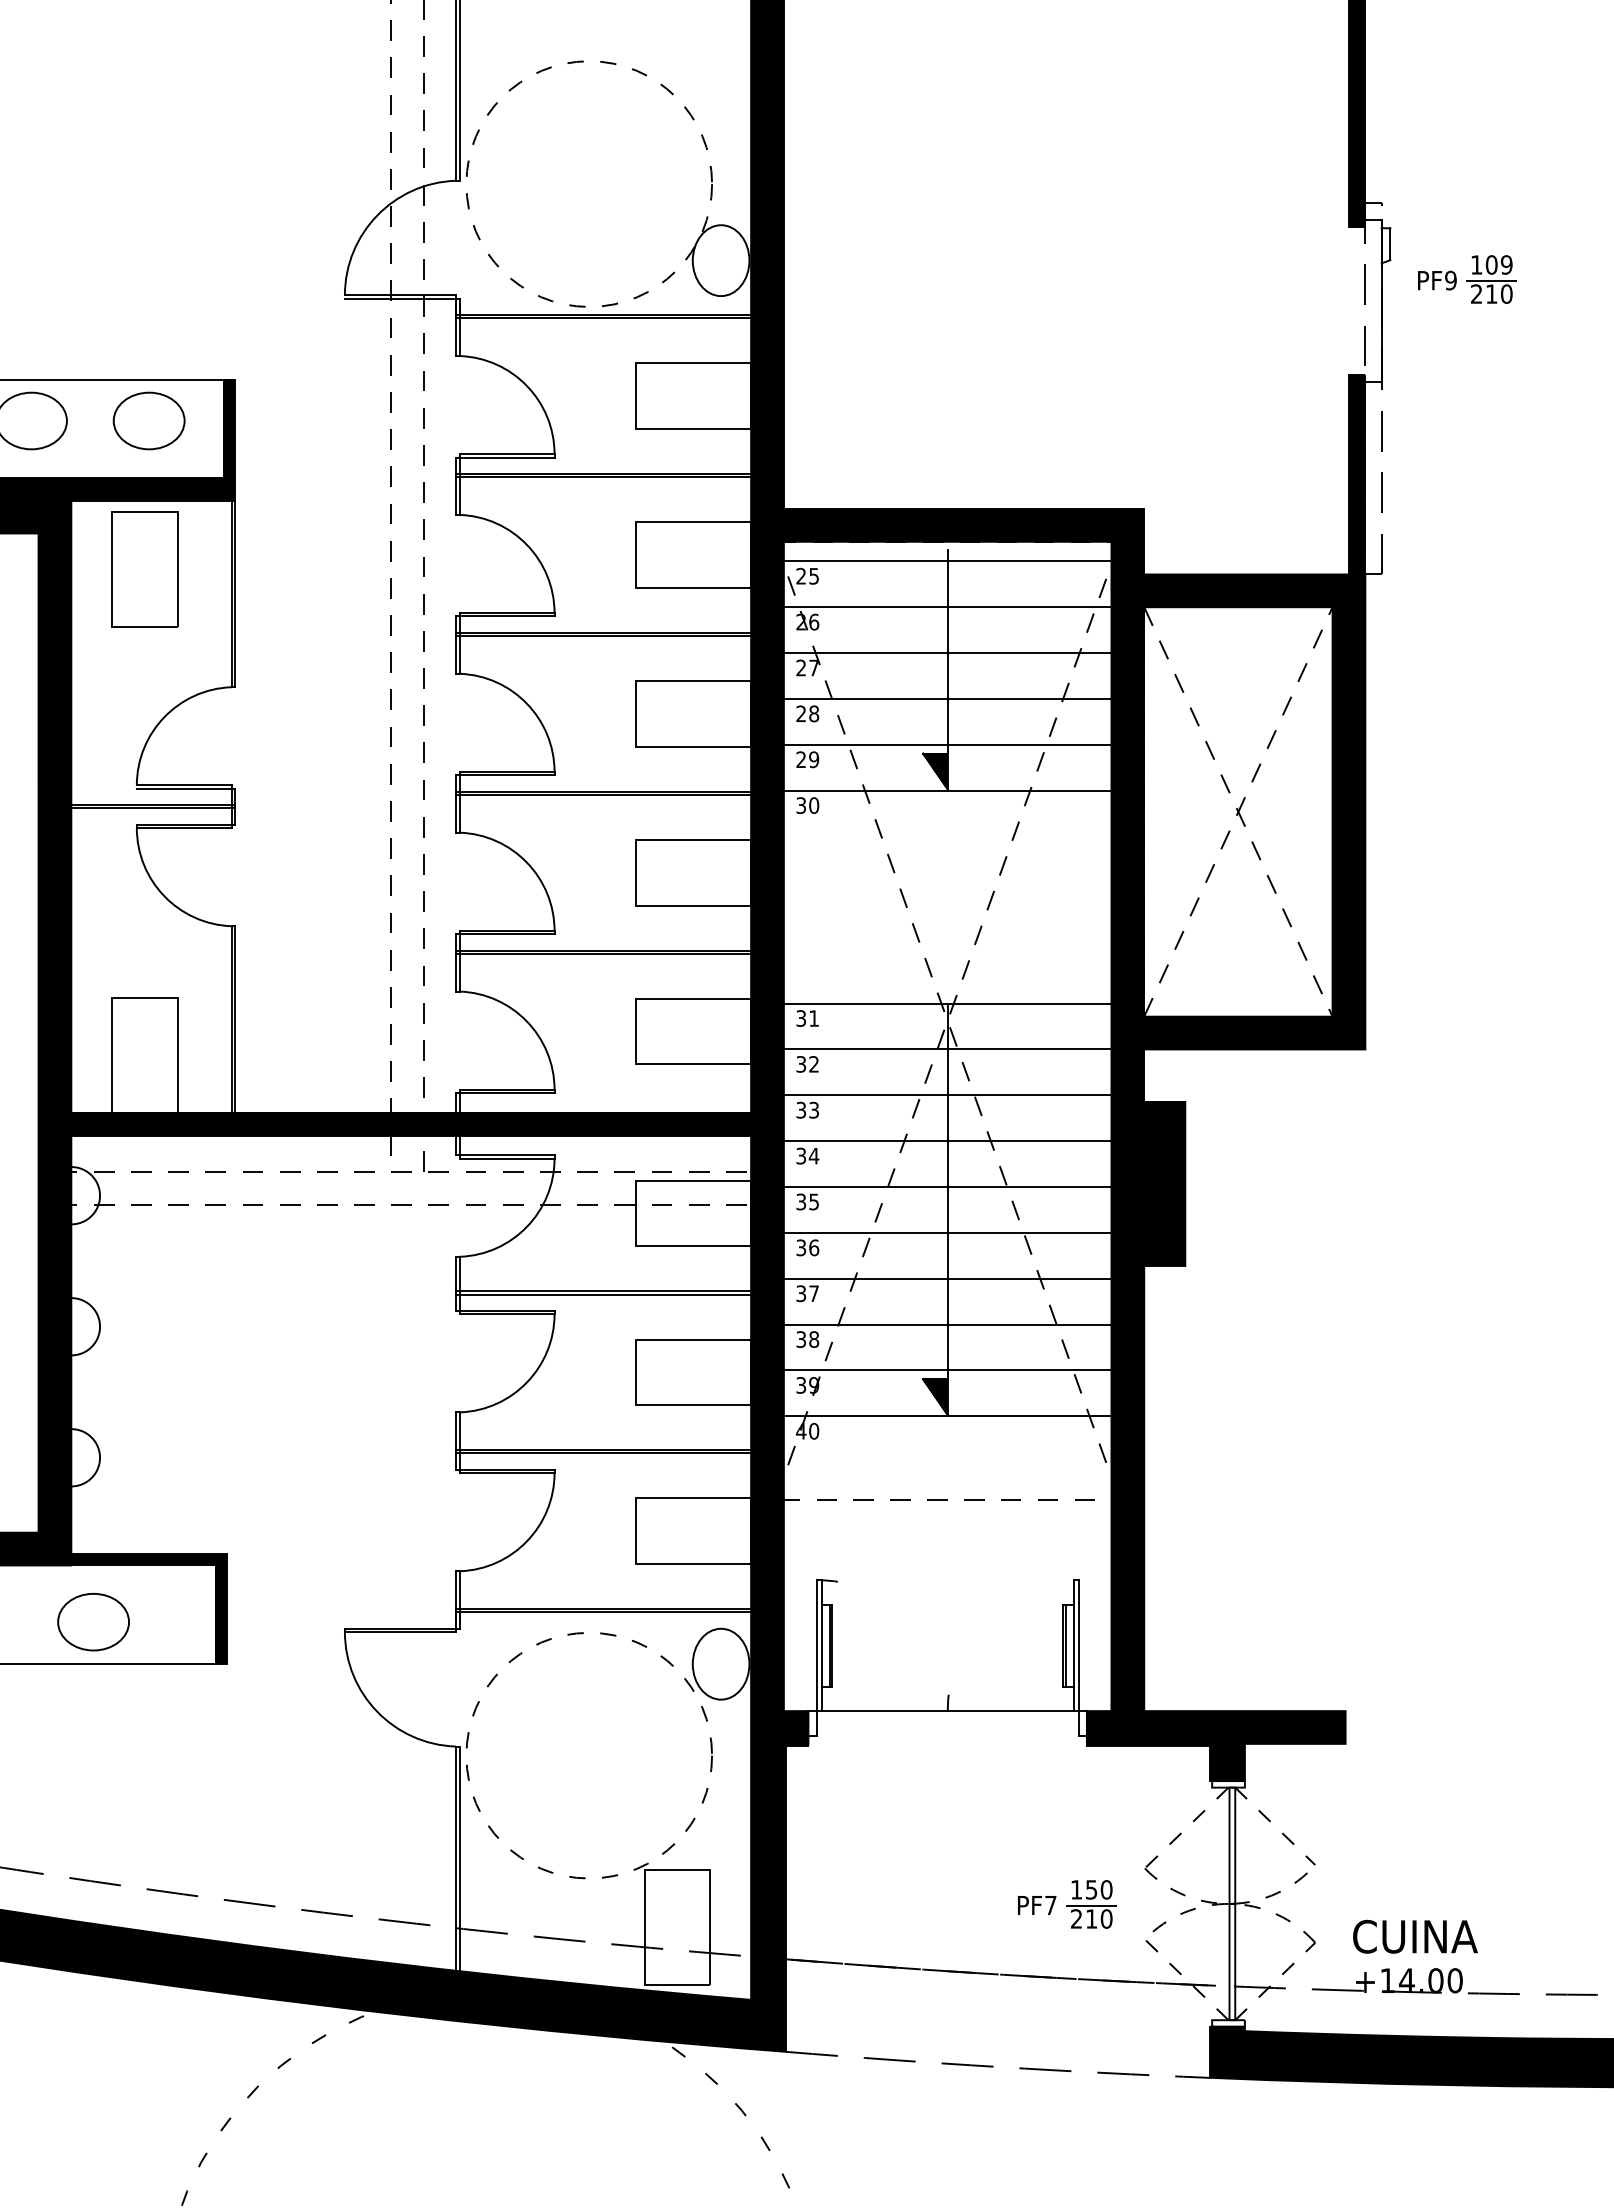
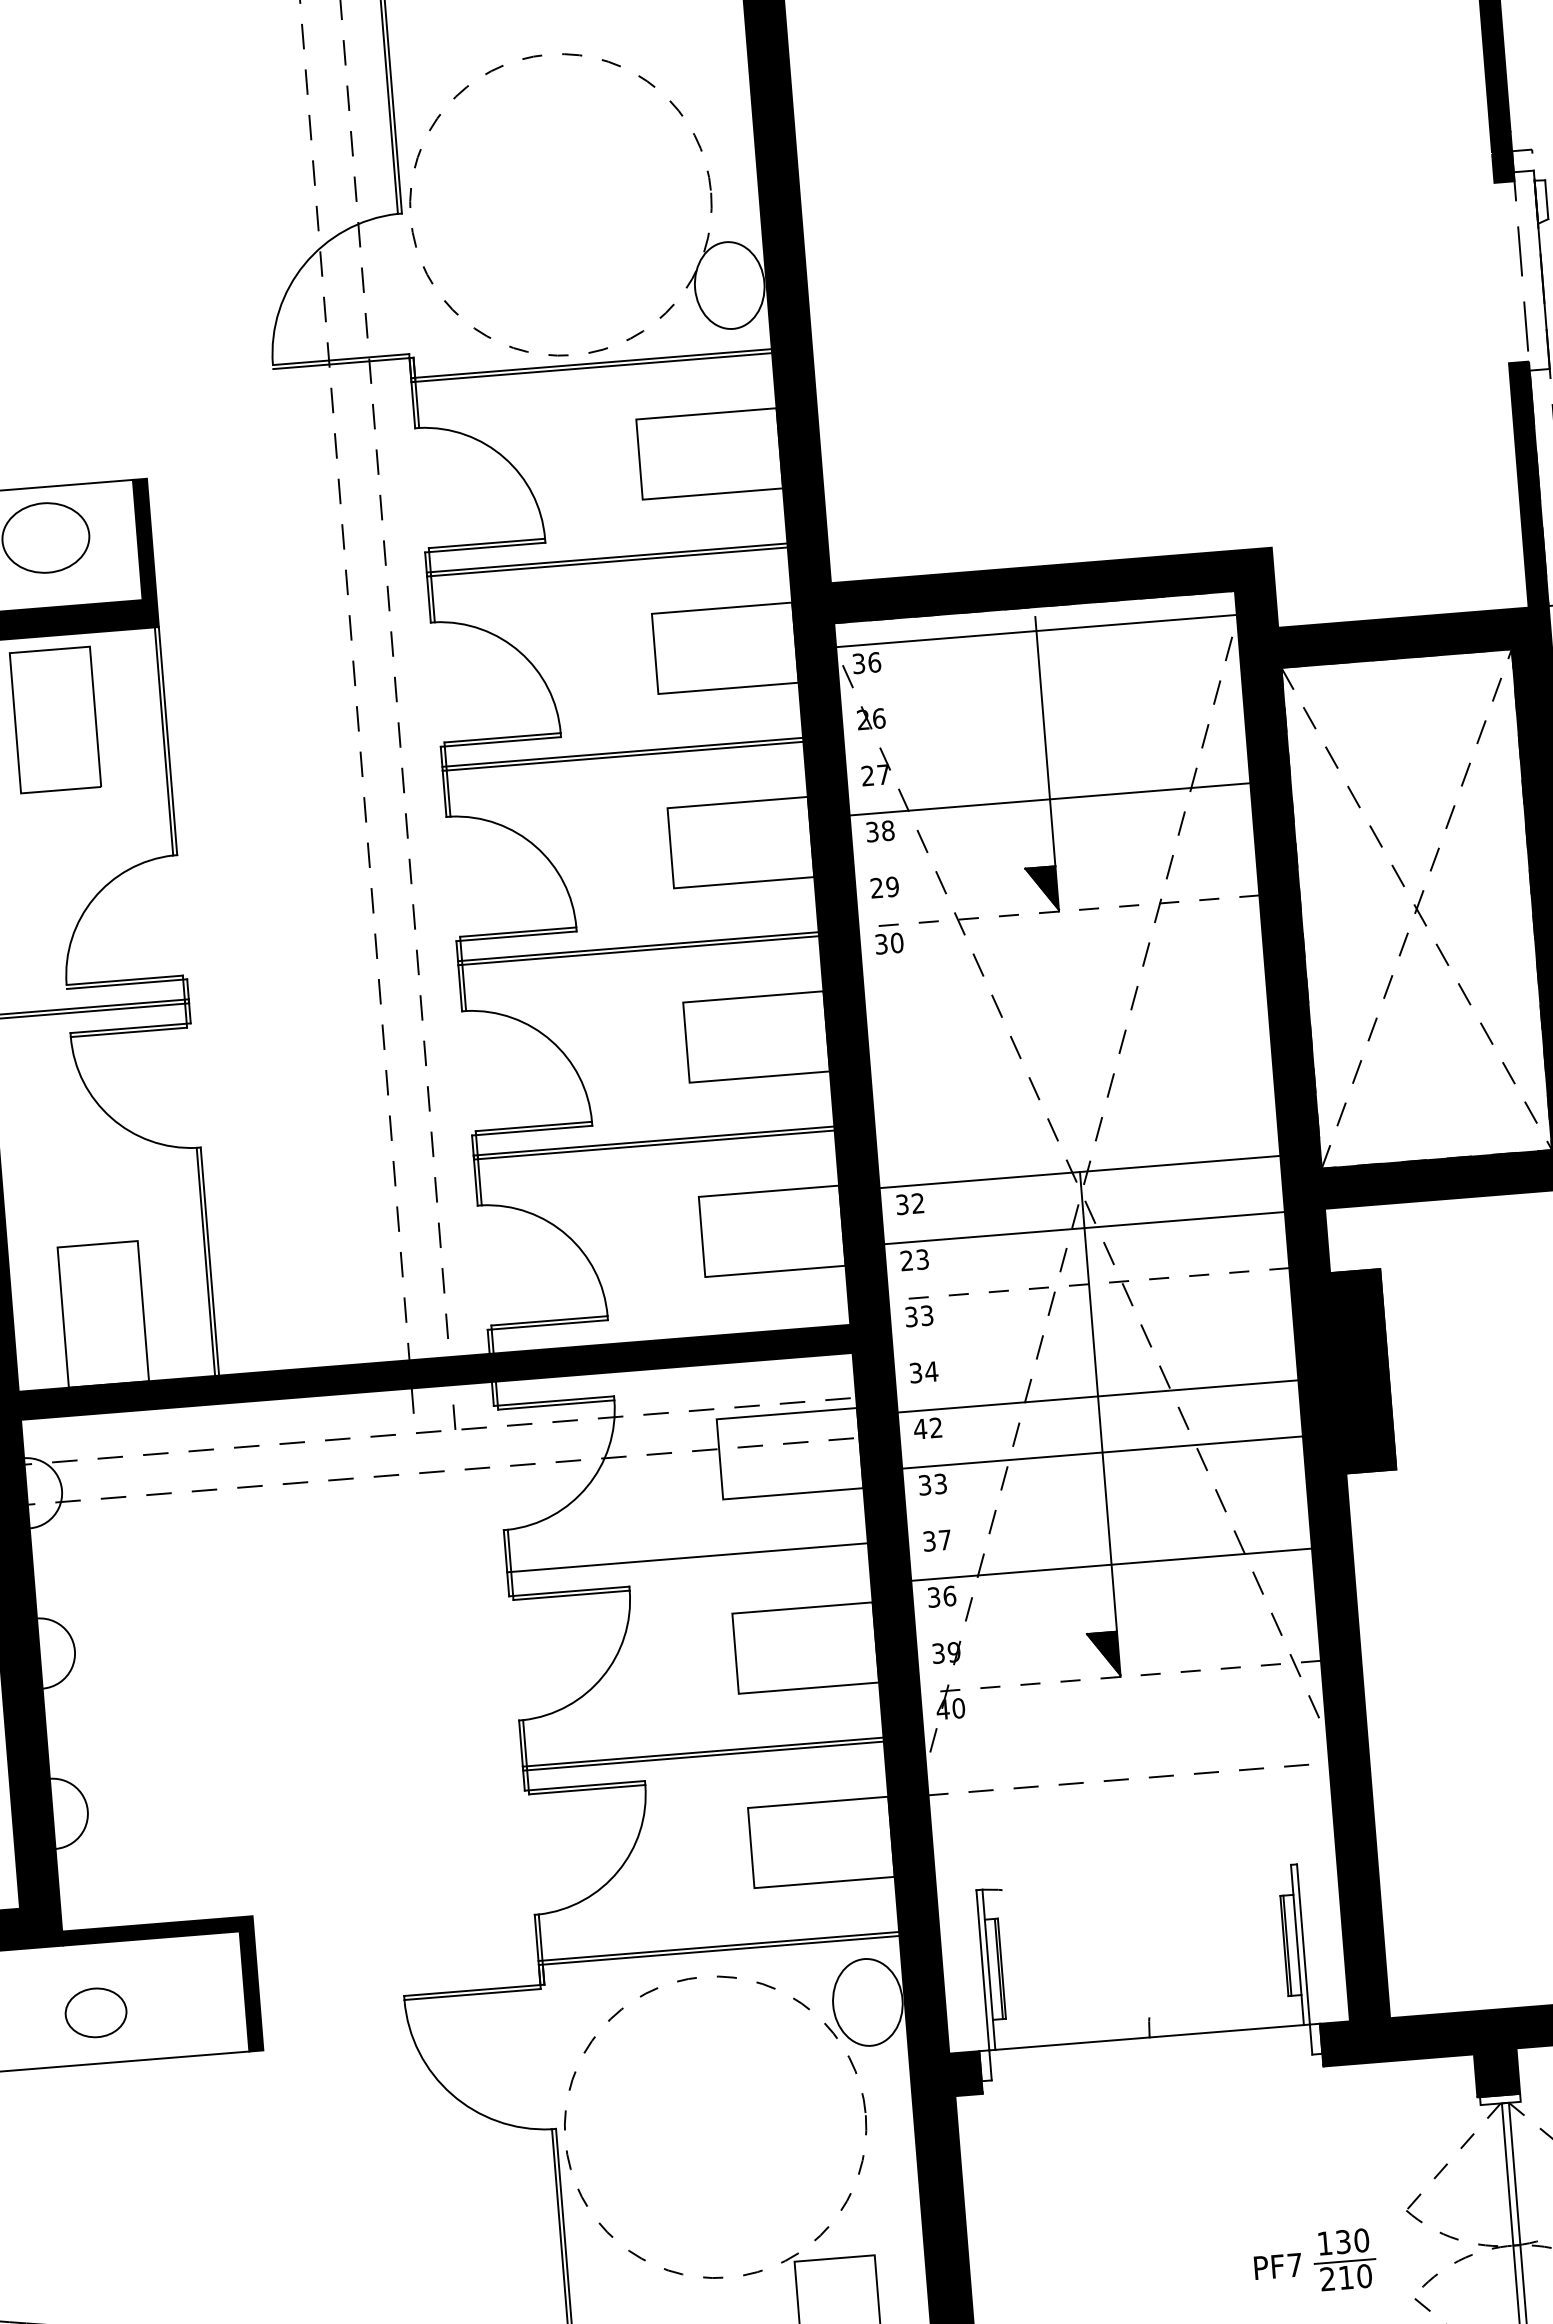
text: (807, 575) -> (866, 662), 25 -> 36
line: (947, 607) -> (1040, 687), removed
line: (947, 653) -> (1045, 743), removed
text: (801, 713) -> (872, 831), 28 -> 38
line: (947, 744) -> (1054, 855), removed
line: (947, 790) -> (1058, 911), solid -> dashed
text: (813, 1018) -> (917, 1203), 31 -> 32
text: (807, 1064) -> (914, 1260), 32 -> 23
line: (947, 1095) -> (1088, 1284), solid -> dashed
line: (947, 1141) -> (1093, 1340), removed
text: (807, 1201) -> (928, 1427), 35 -> 42
text: (814, 1247) -> (941, 1483), 36 -> 33
line: (947, 1278) -> (1106, 1508), removed
line: (603, 1294) -> (687, 1561), removed
text: (814, 1339) -> (950, 1596), 38 -> 36
line: (947, 1370) -> (1115, 1620), removed
line: (947, 1416) -> (1120, 1677), solid -> dashed
part: (93, 1622) -> (96, 2013), size x0.7
text: (1091, 1889) -> (1343, 2241), 150 -> 130

